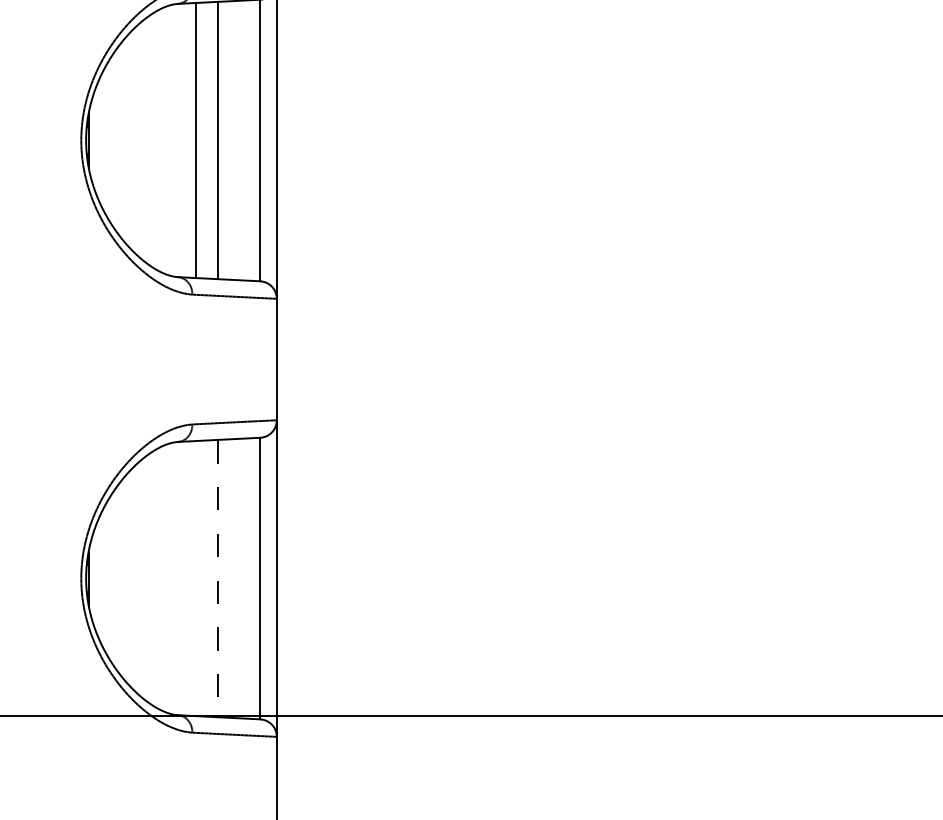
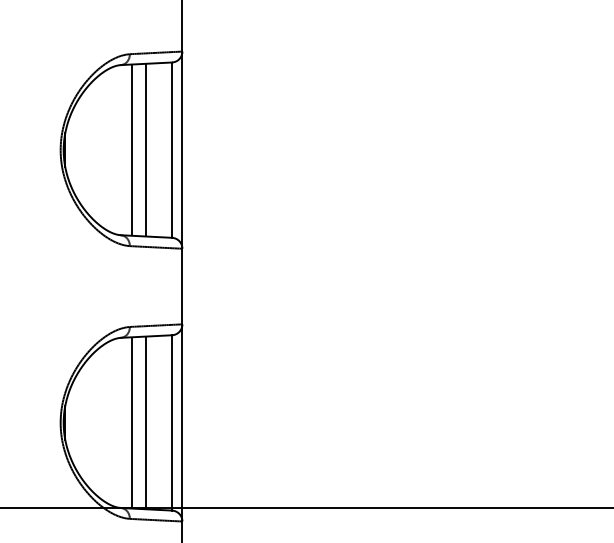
line: (196, 577) -> (132, 422), added
line: (219, 579) -> (146, 423), dashed -> solid

